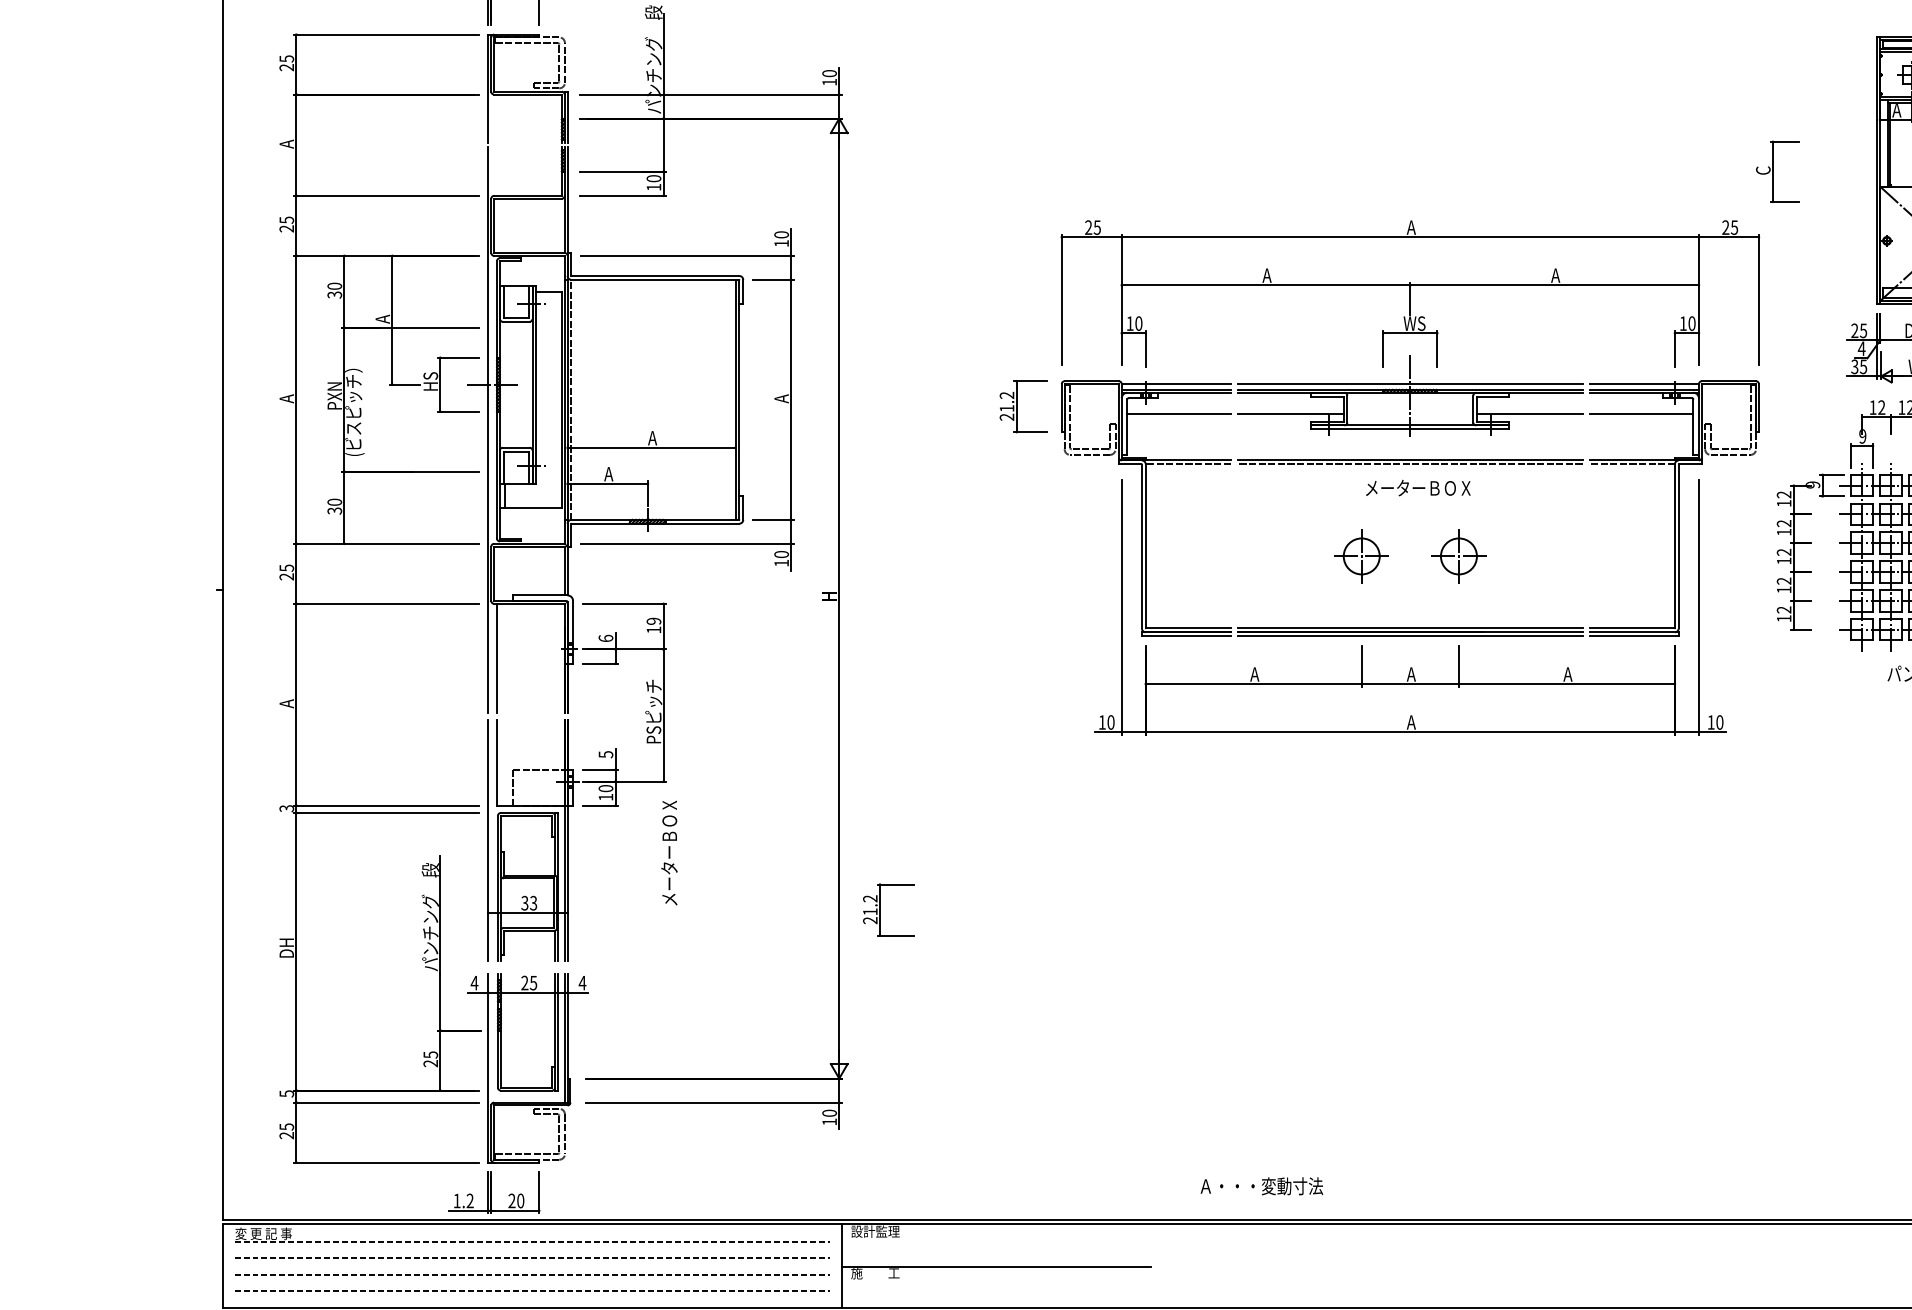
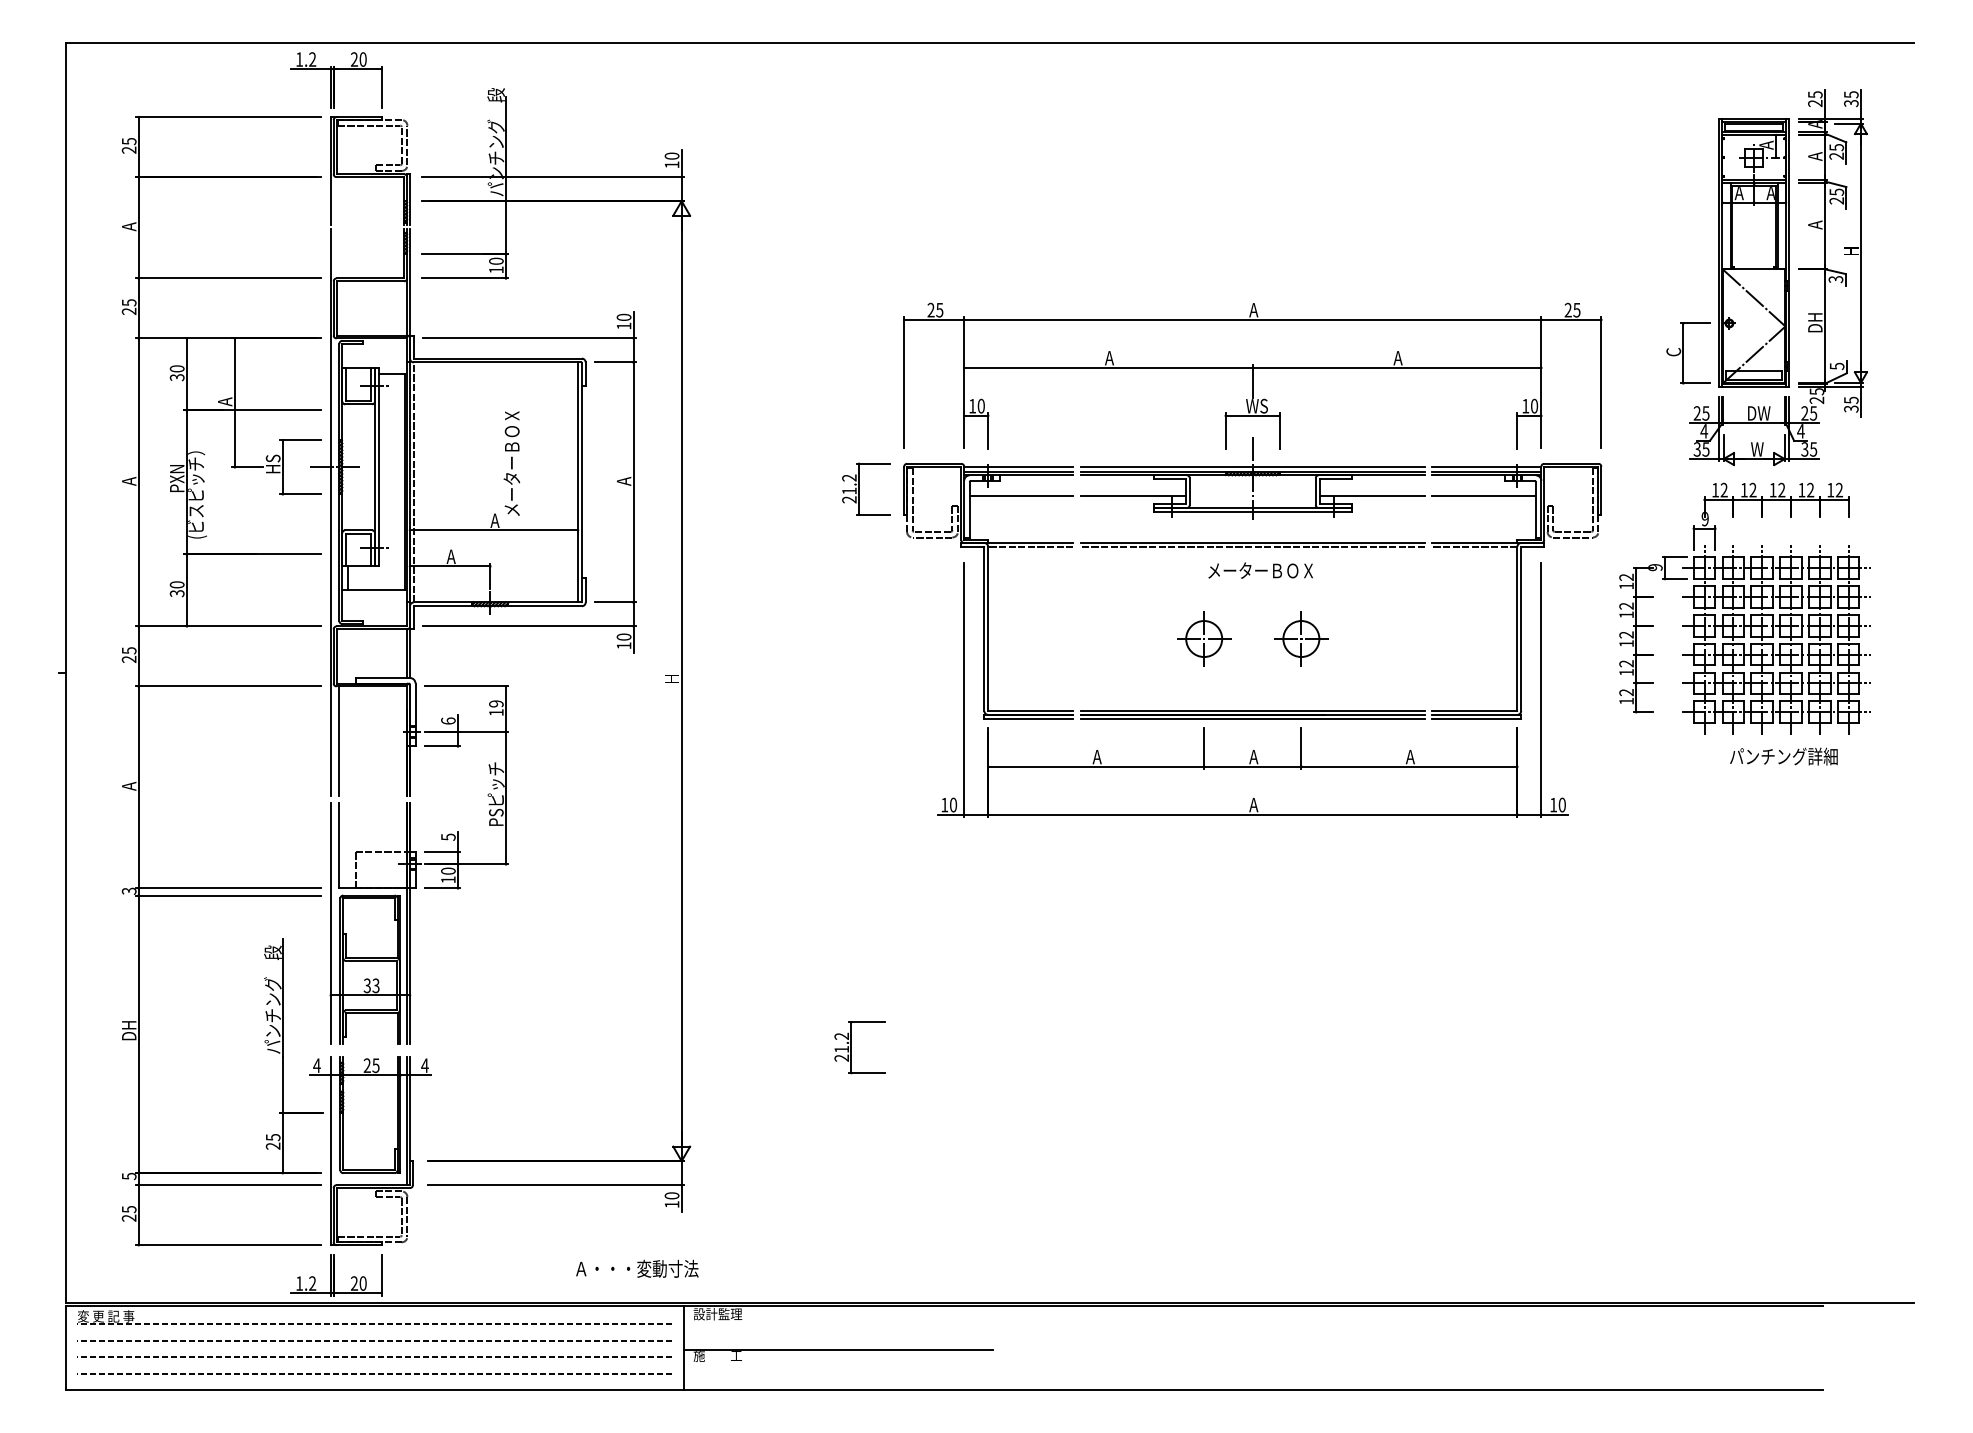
part: (1778, 171) -> (1688, 353), moved
text: (669, 852) -> (511, 463), moved
part: (880, 909) -> (851, 1047), moved
text: (1262, 1185) -> (637, 1268), moved

